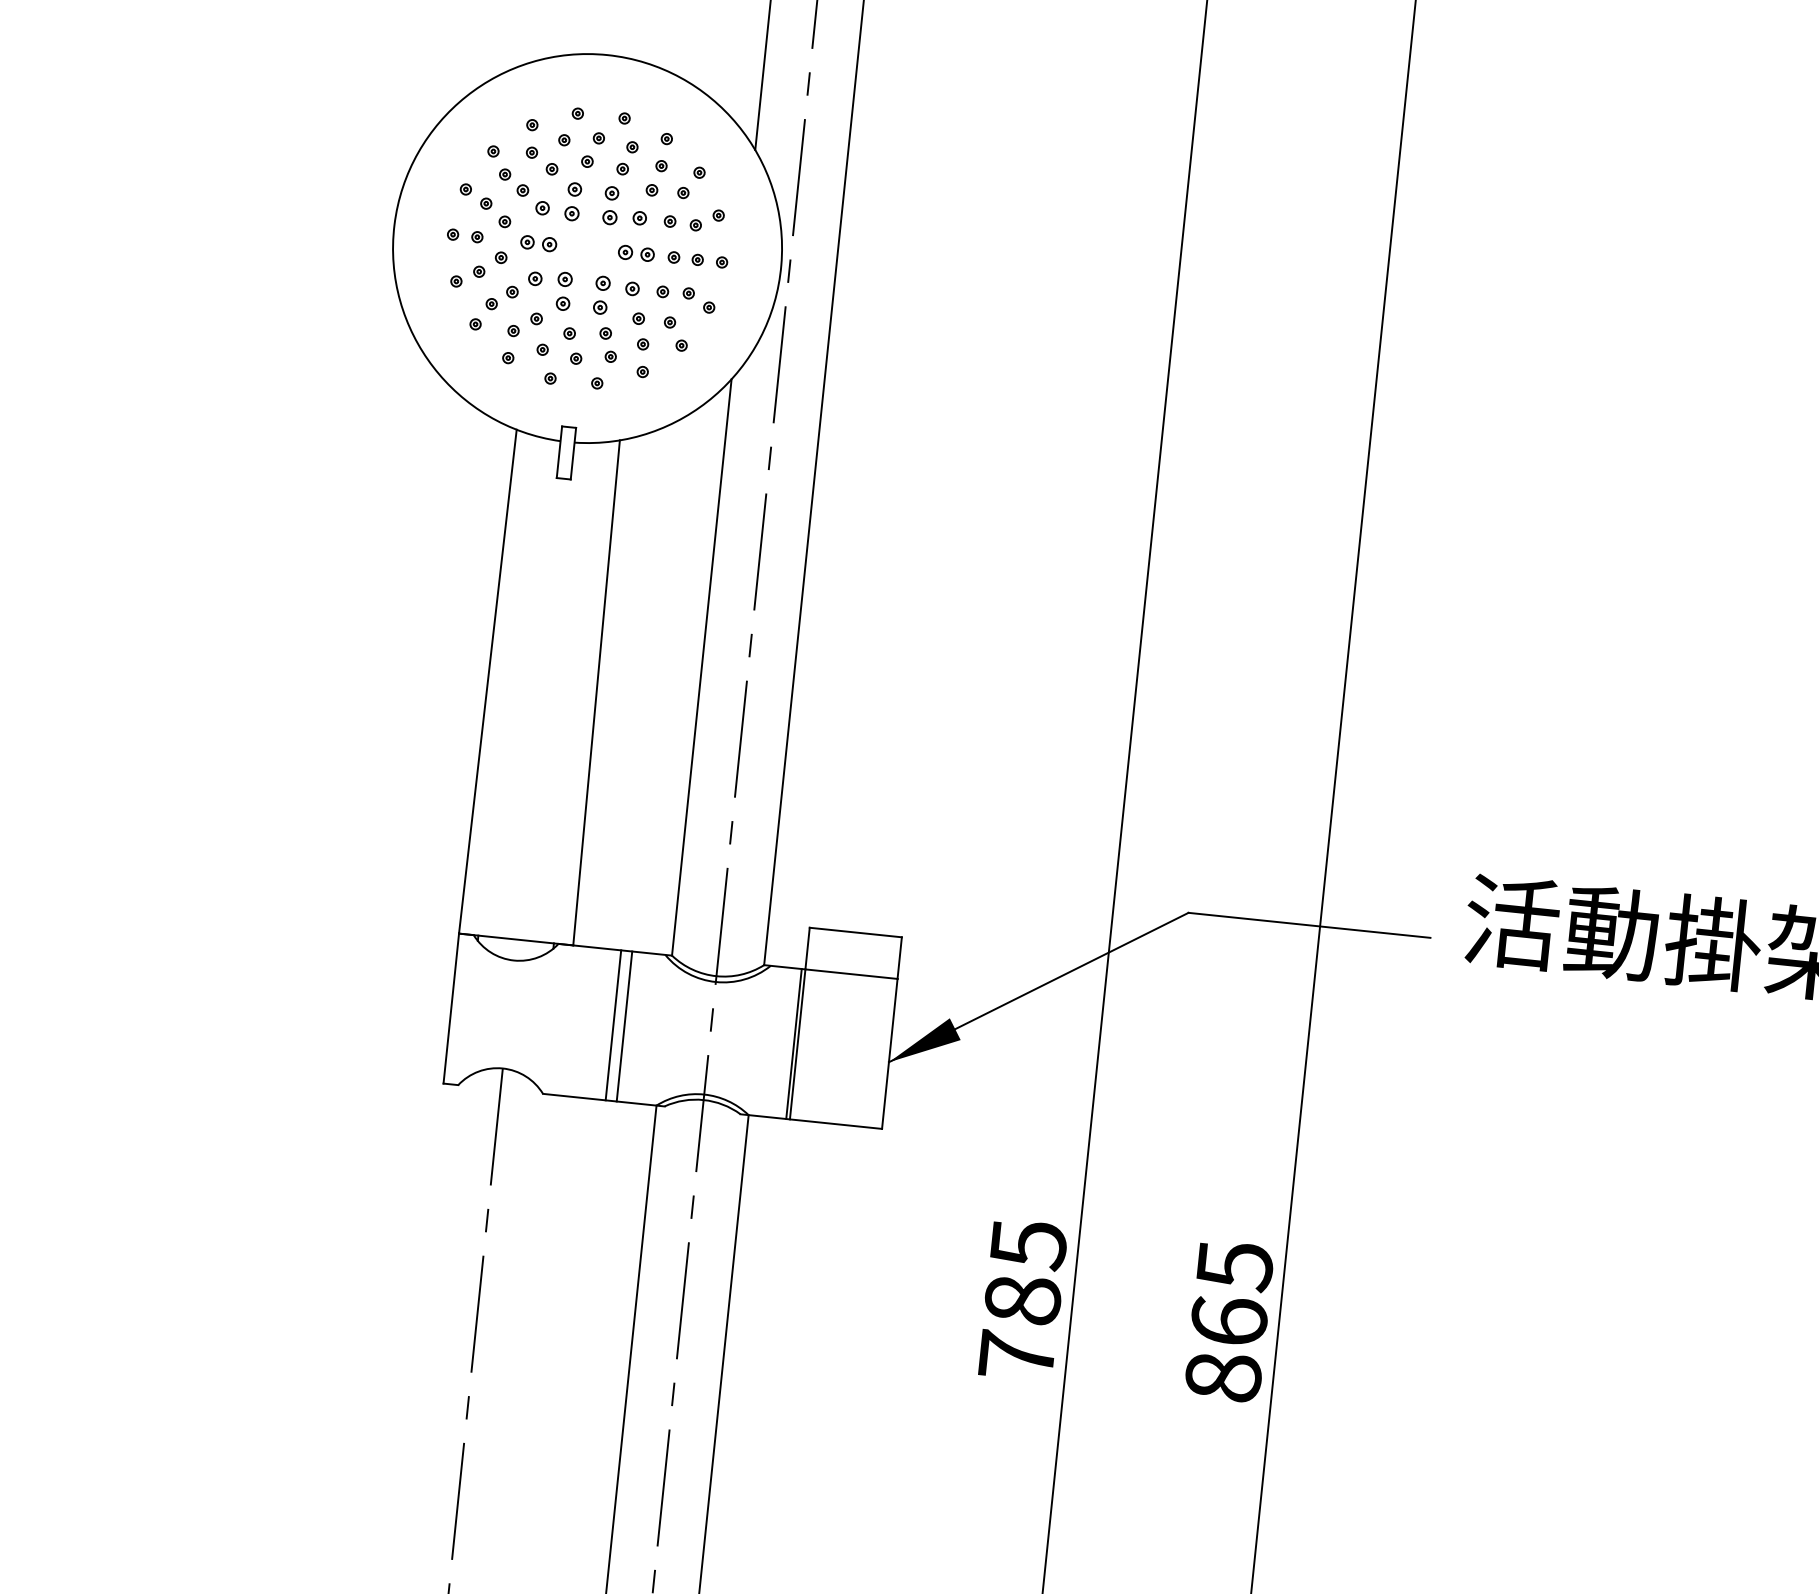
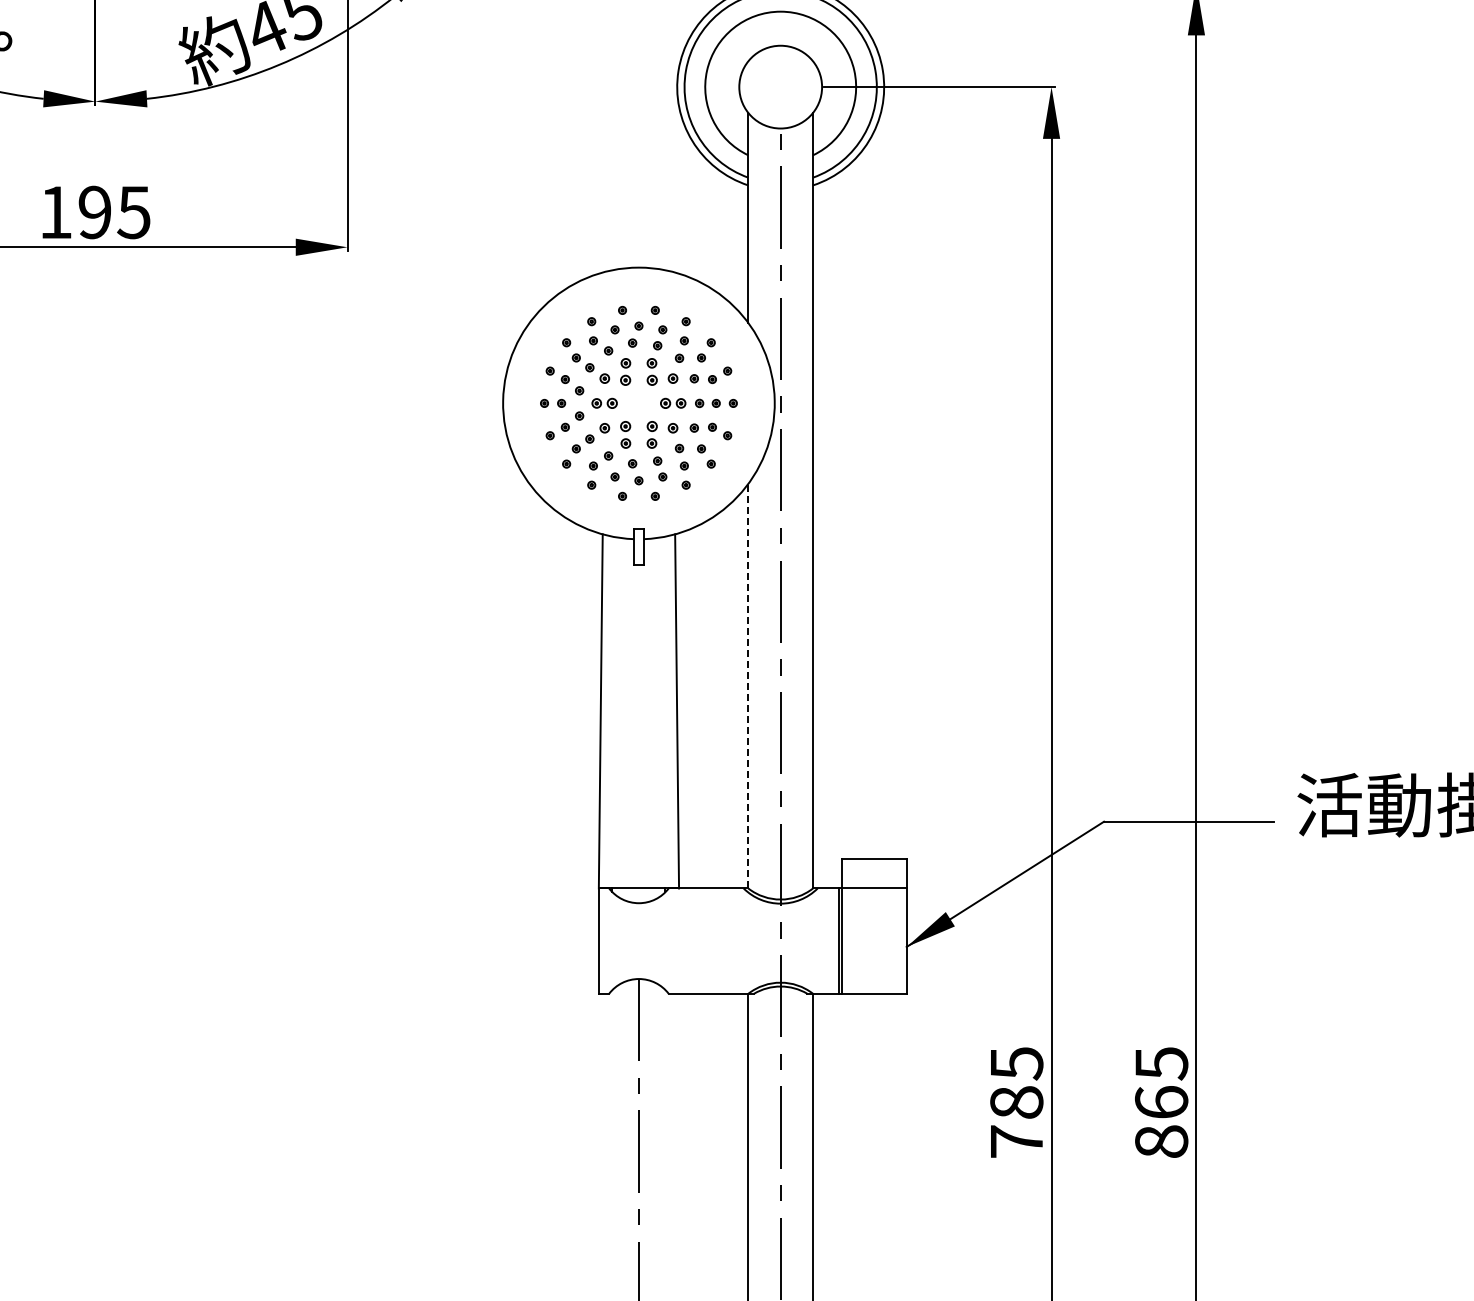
line: (702, 666) -> (748, 685), solid -> dashed
line: (613, 1024) -> (712, 940), removed
line: (624, 1025) -> (720, 940), removed

